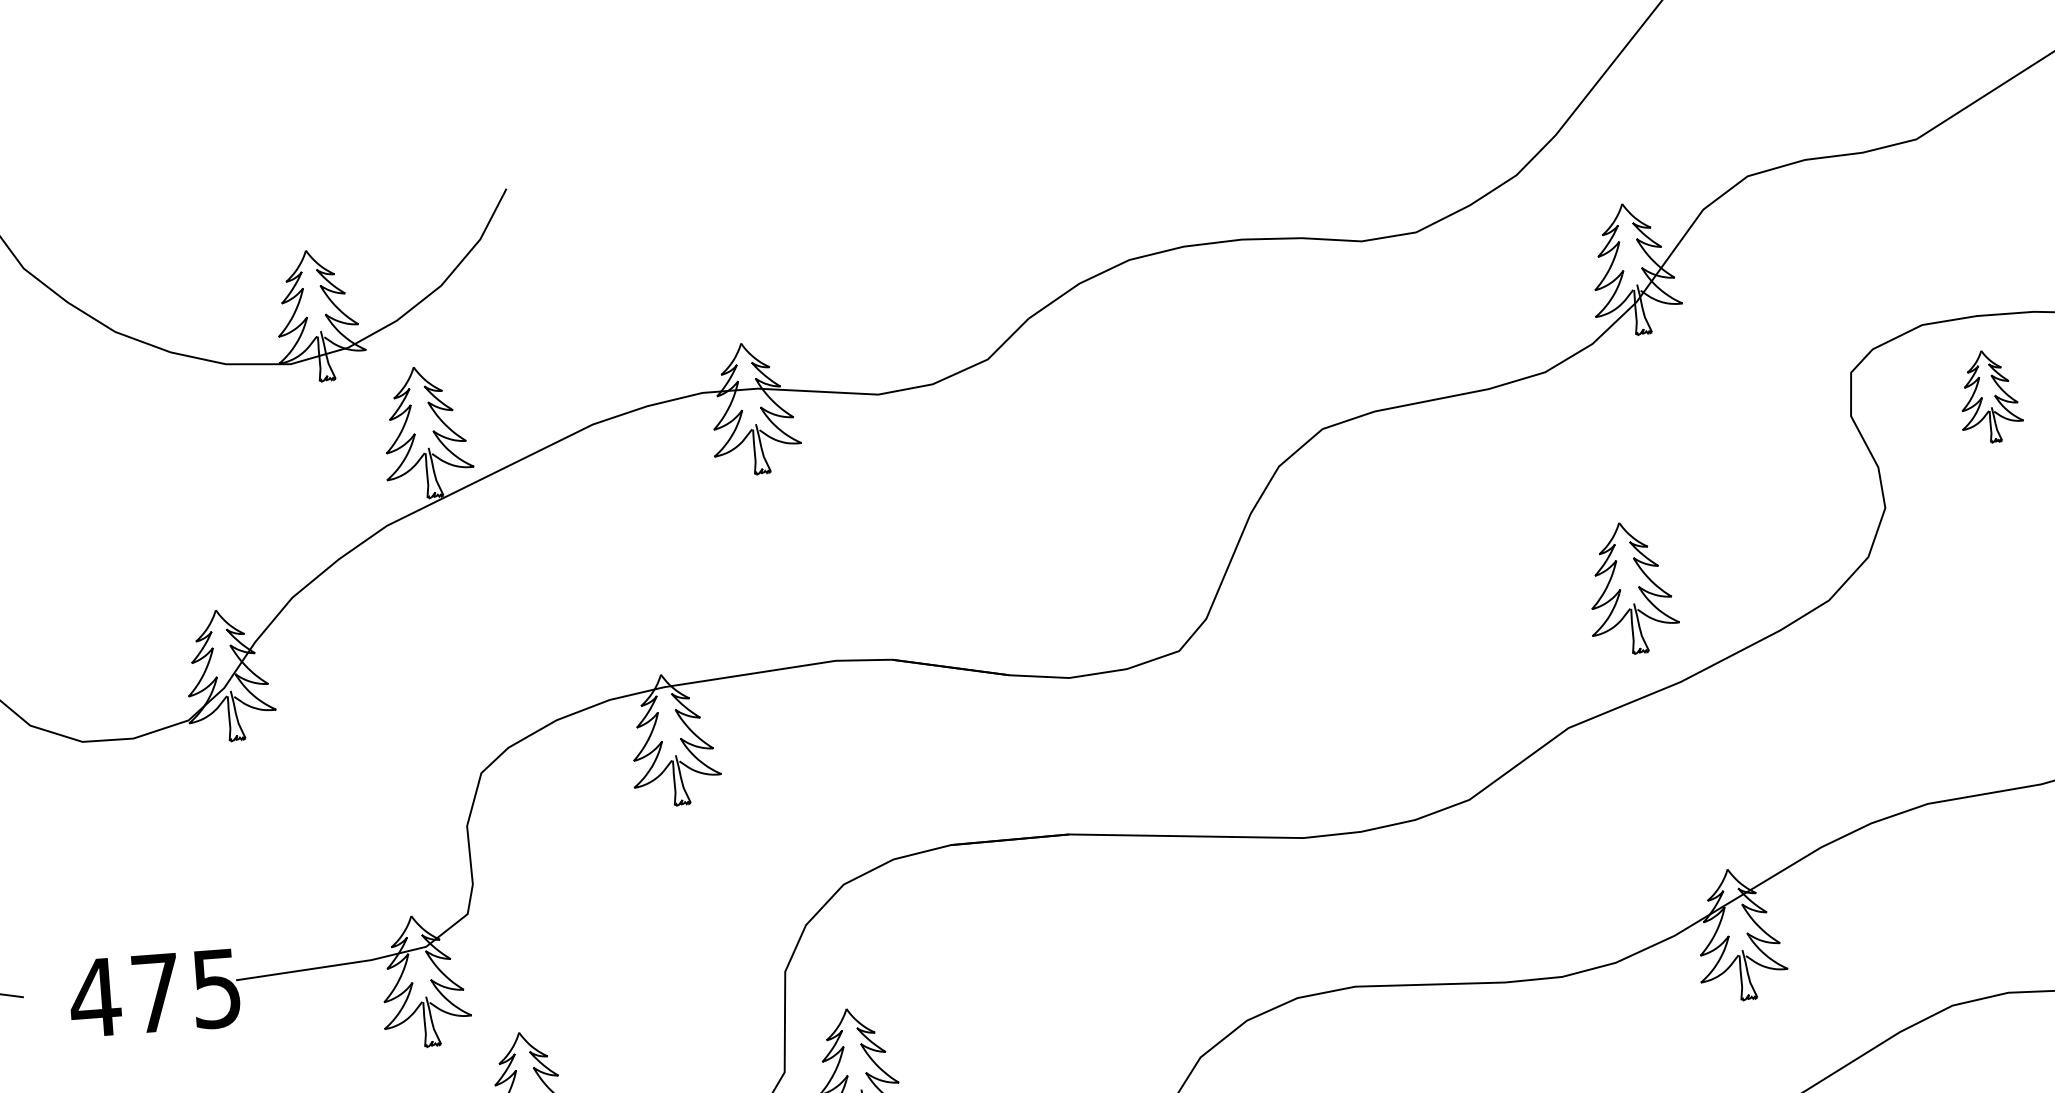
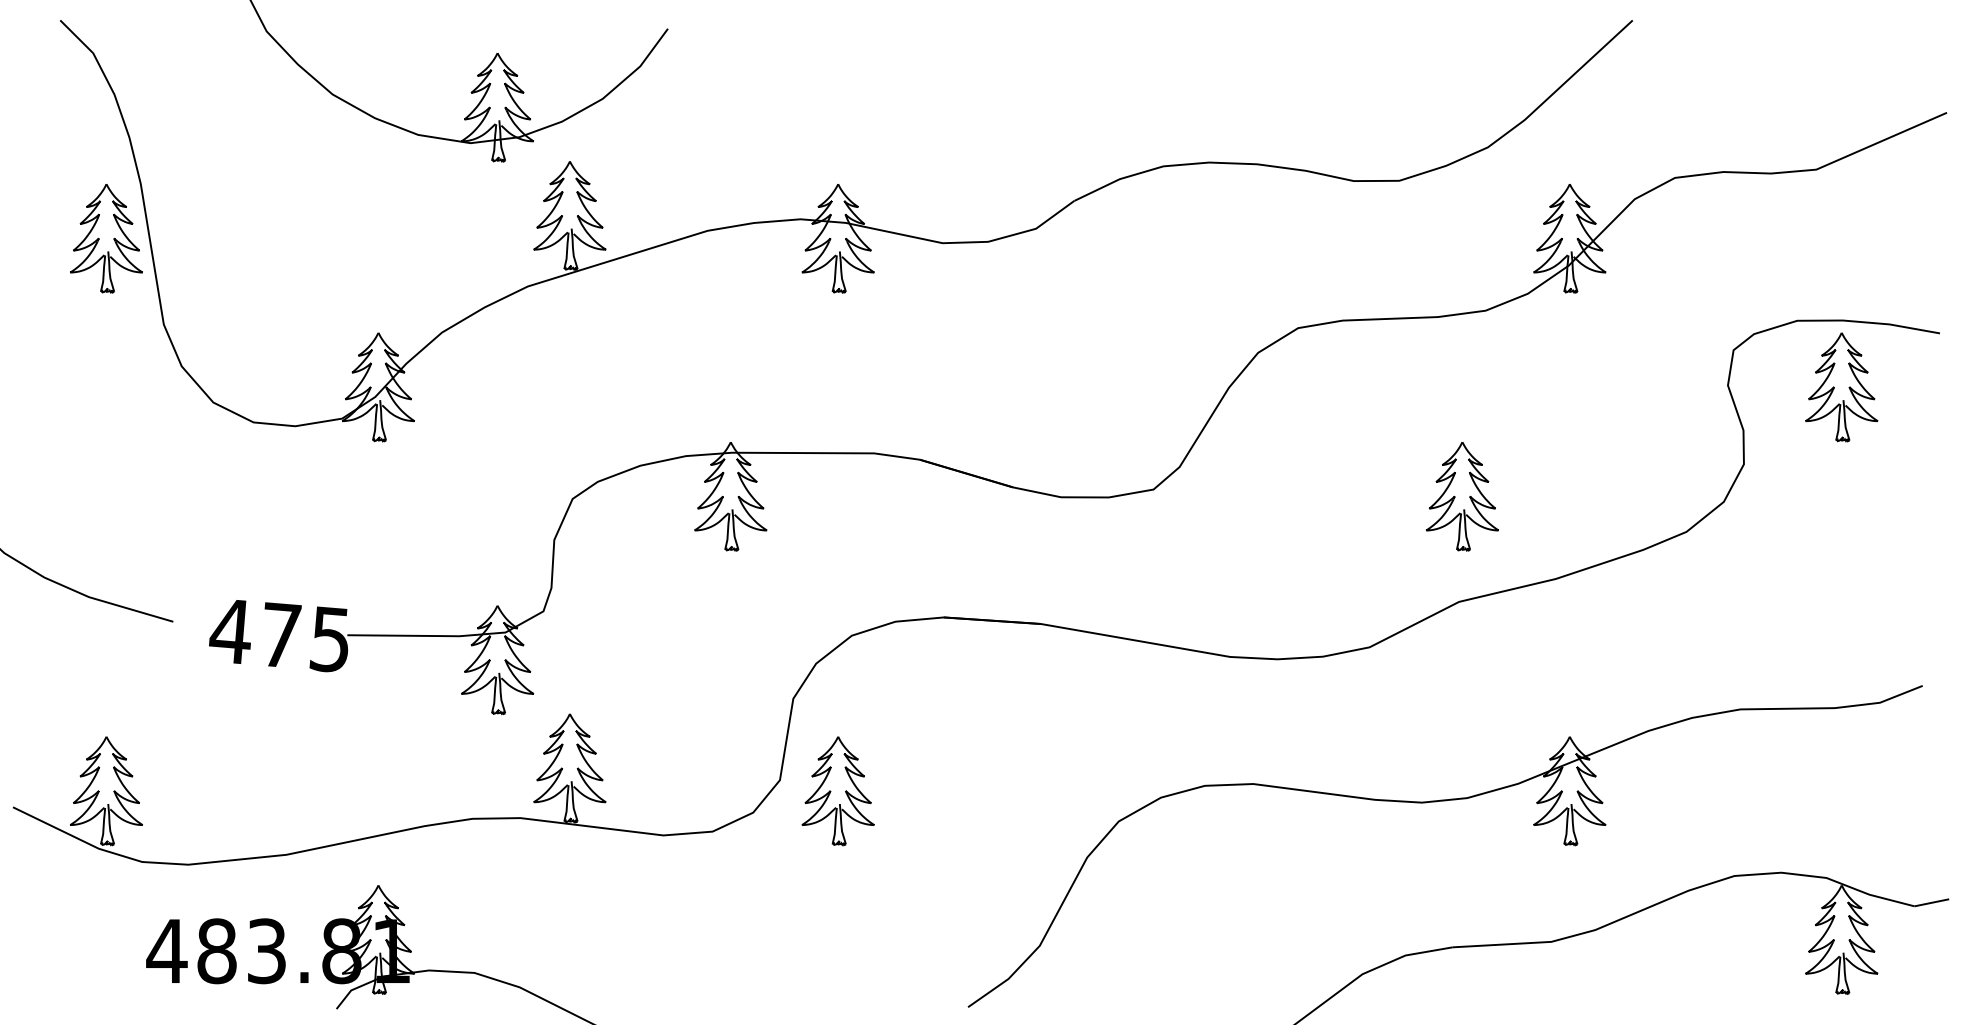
part: (1988, 396) -> (1841, 387), size x1.43
part: (1629, 588) -> (1462, 496), moved

